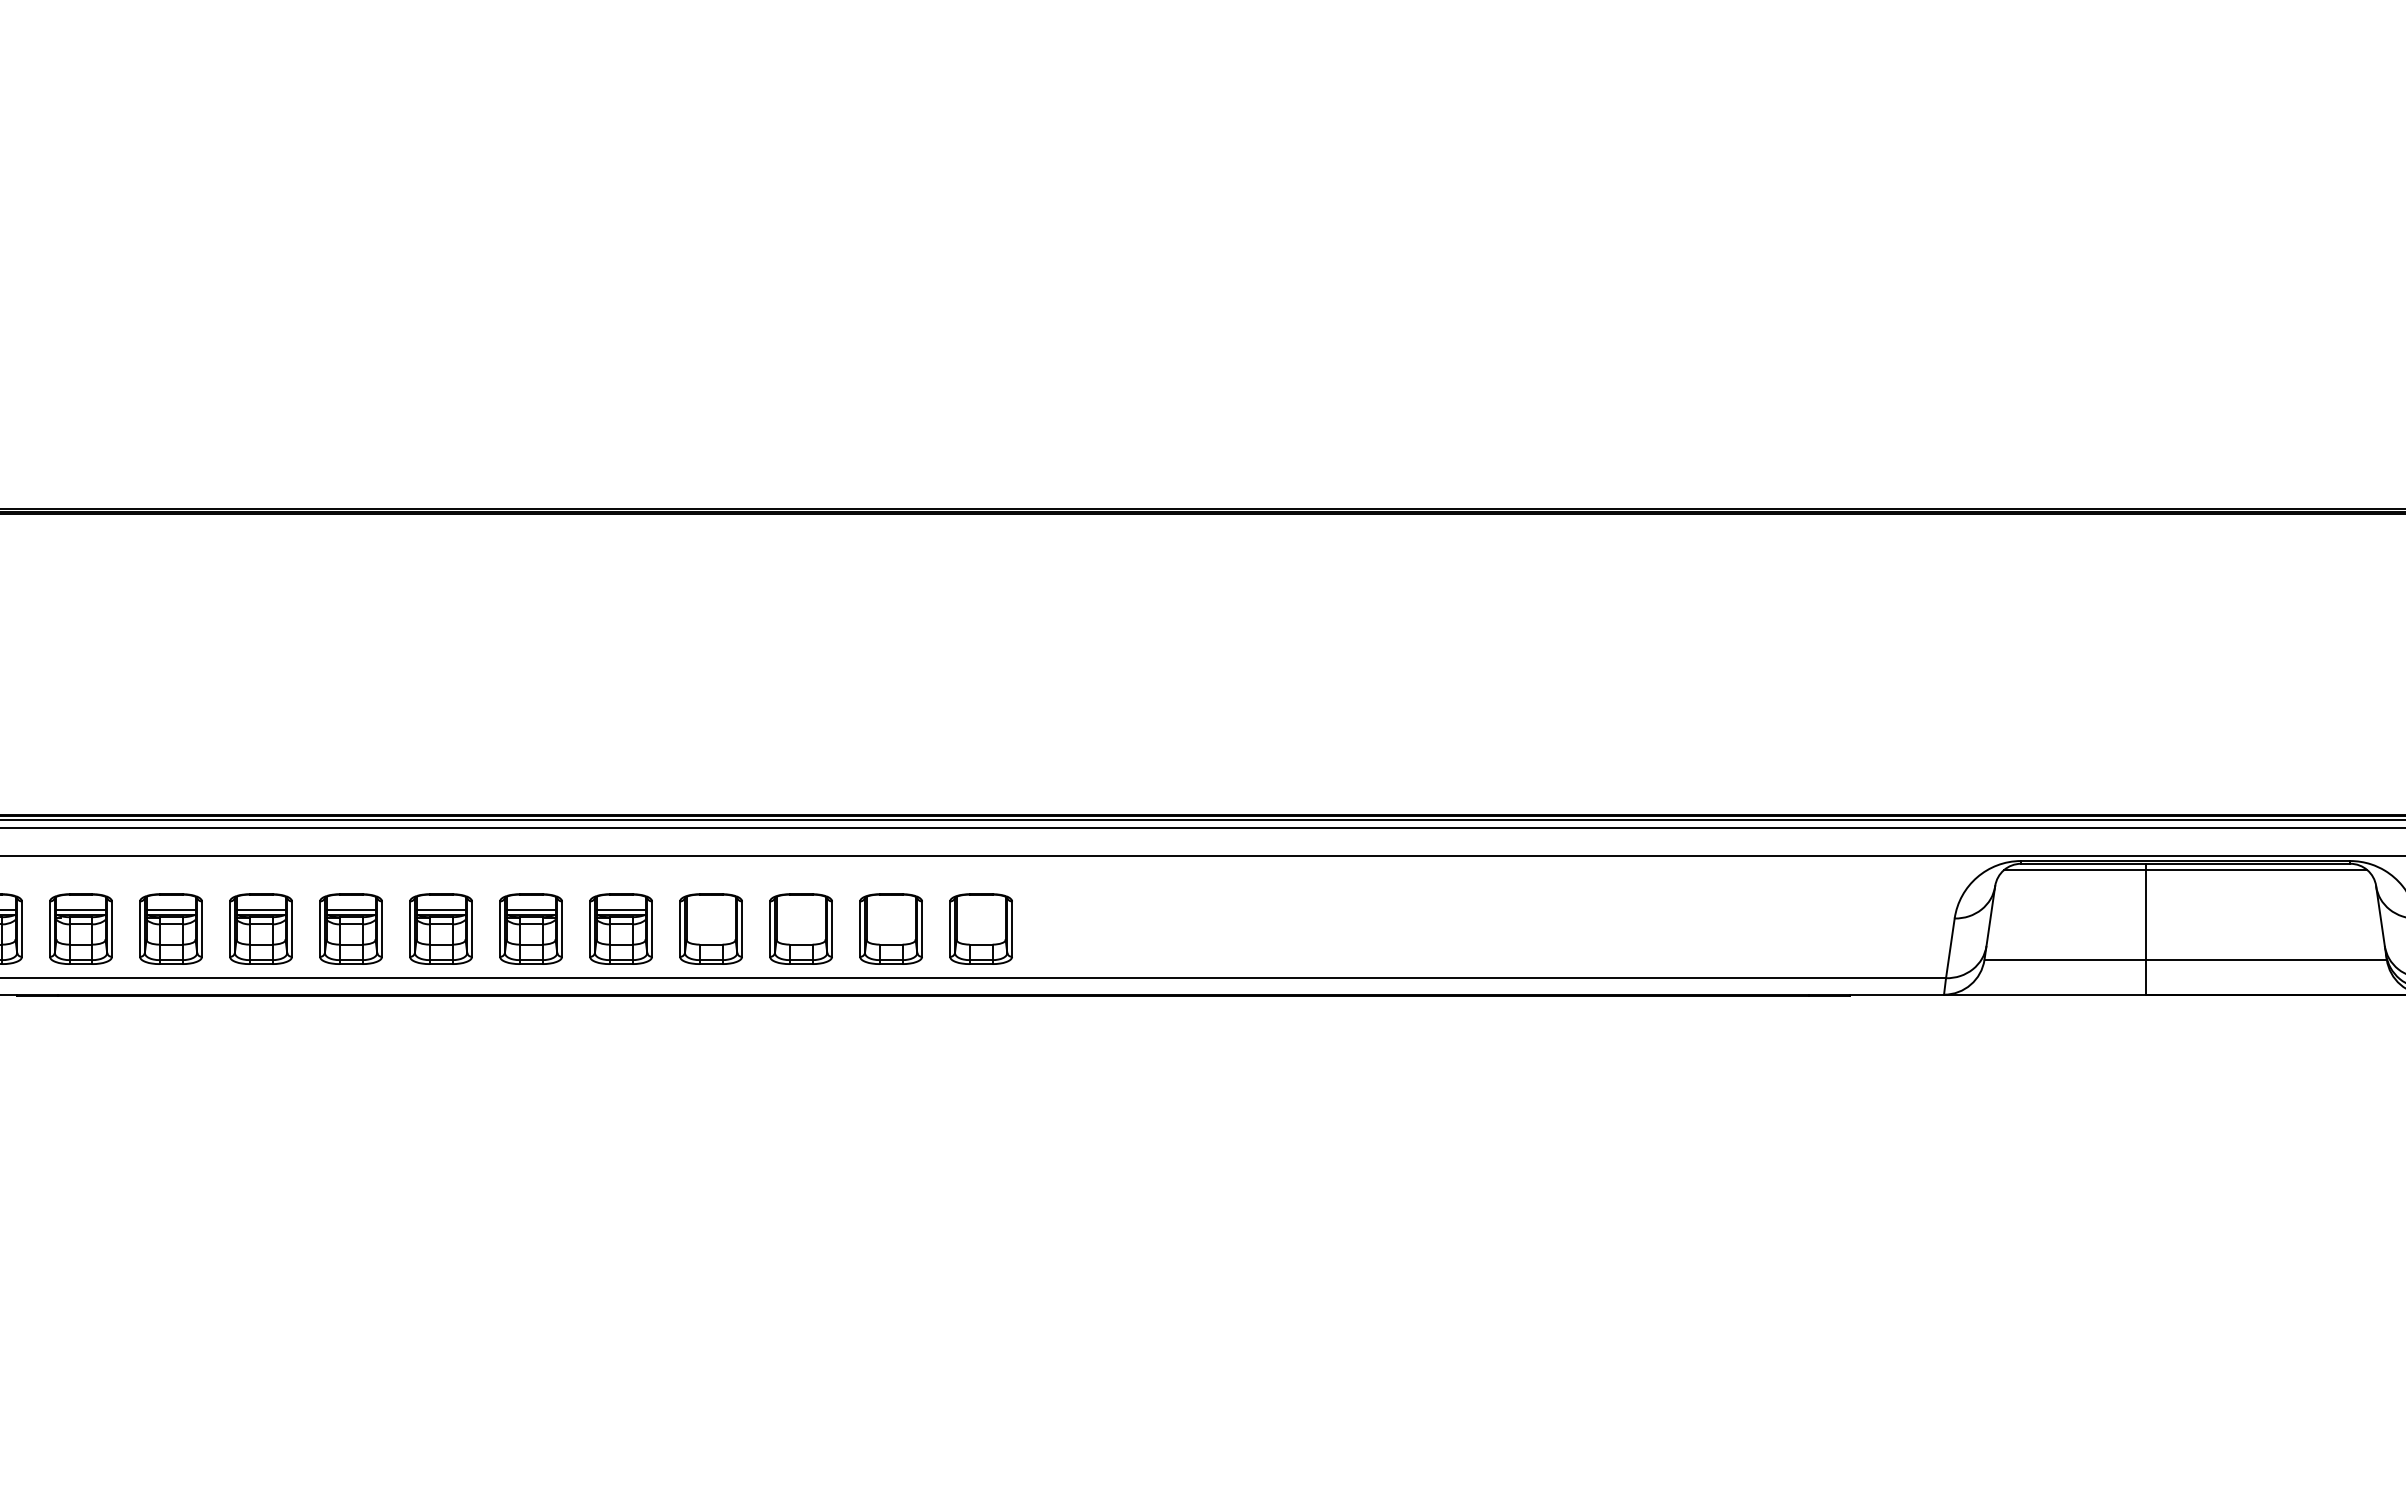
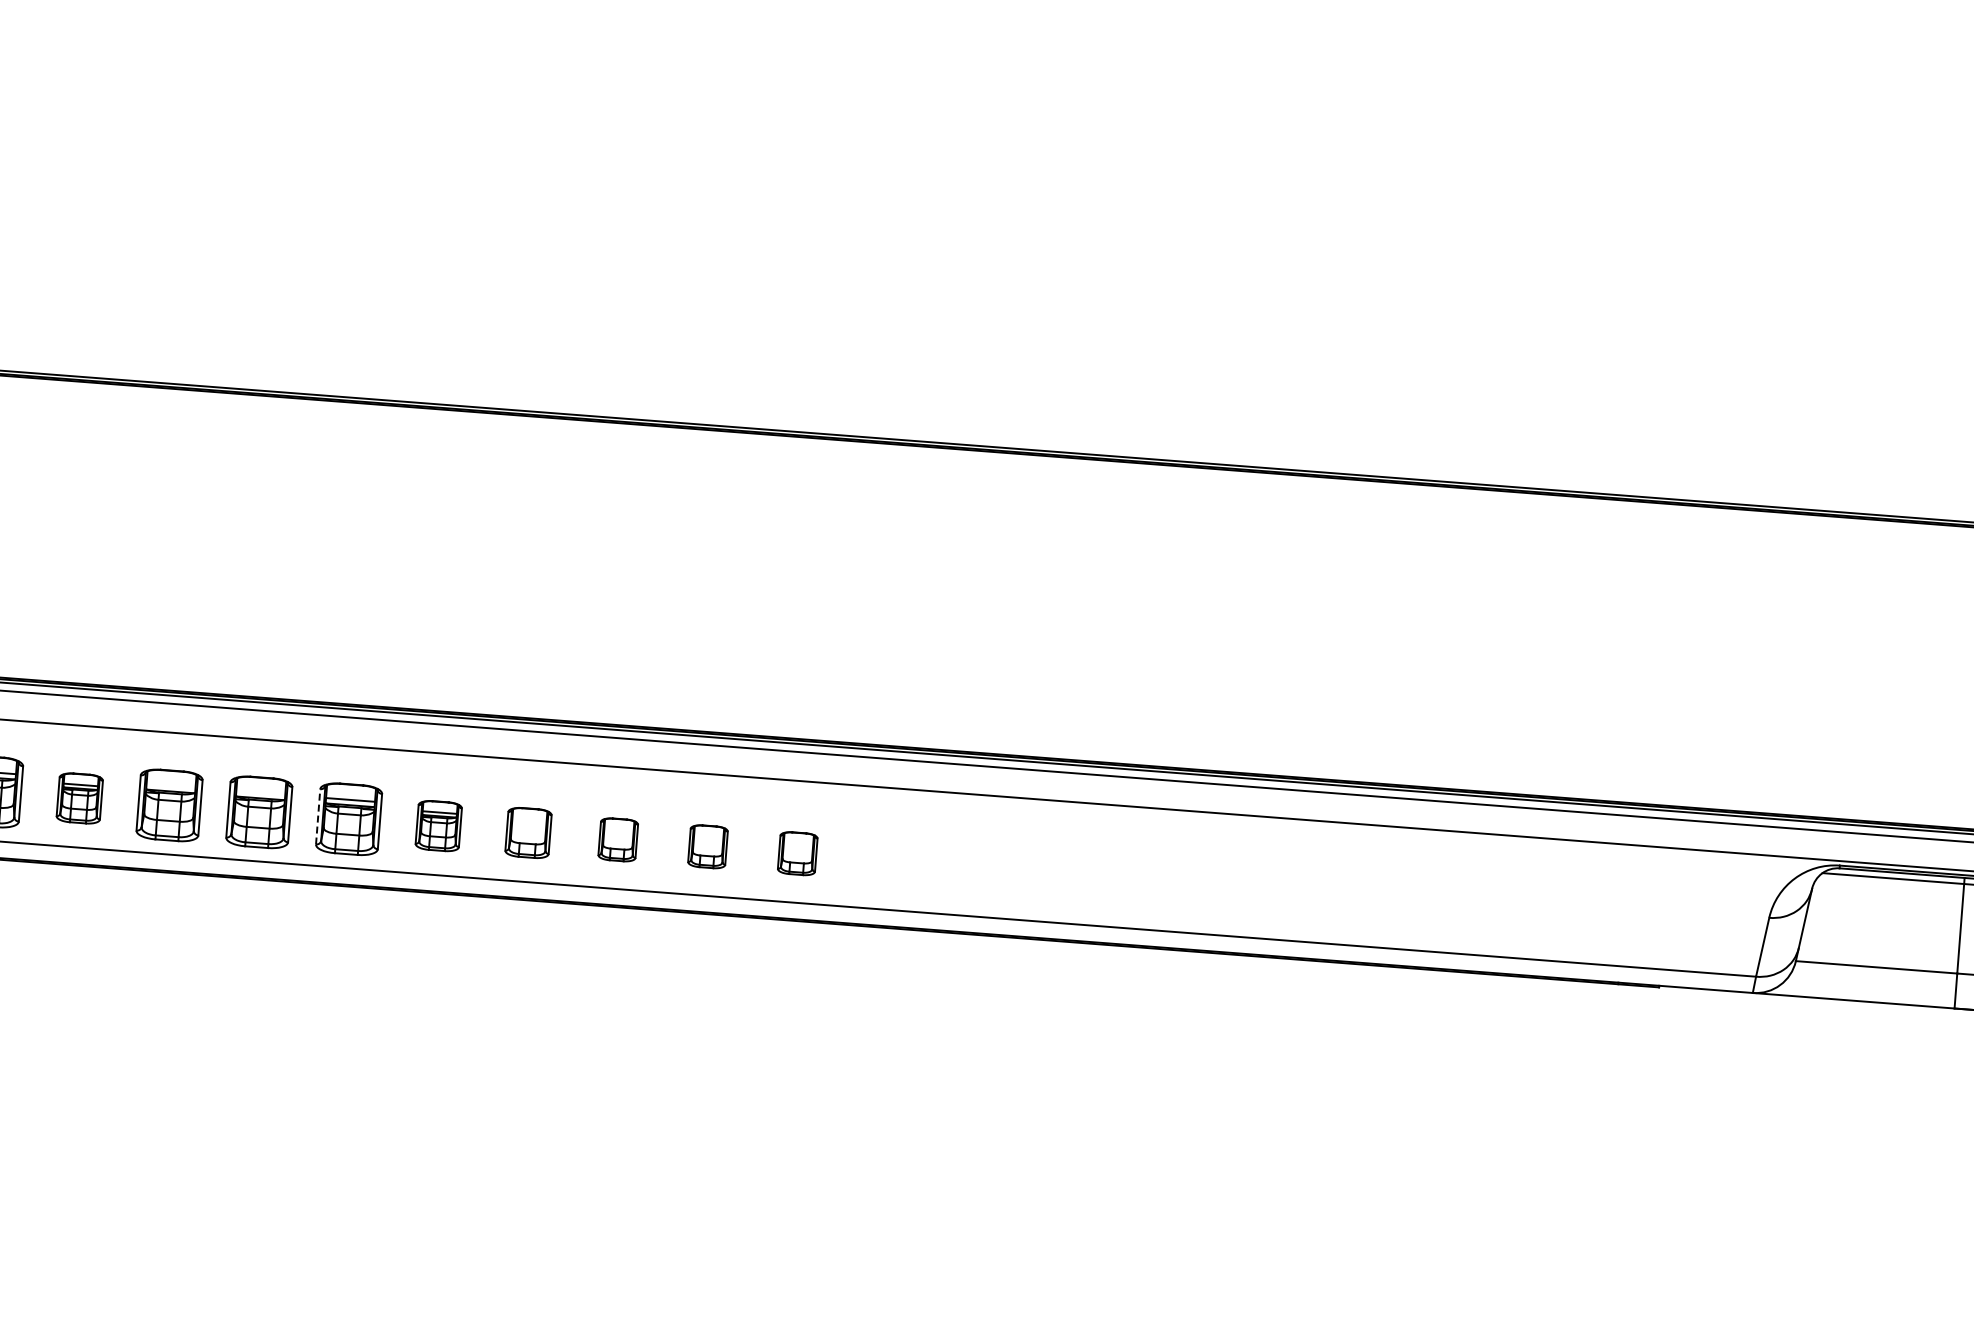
line: (350, 909) -> (170, 785), removed
line: (440, 909) -> (260, 792), removed
part: (260, 928) -> (79, 797), size x0.7
part: (620, 928) -> (438, 825), size x0.7
part: (710, 928) -> (528, 832), size x0.7
part: (800, 928) -> (617, 839), size x0.6
part: (890, 928) -> (707, 846), size x0.6
part: (980, 928) -> (797, 853), size x0.6
line: (500, 929) -> (318, 817), solid -> dashed

